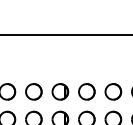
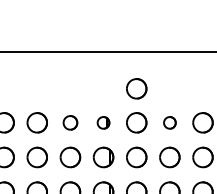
part: (86, 64) -> (136, 88), added
part: (33, 91) -> (70, 122), size x0.7
part: (60, 91) -> (103, 122), size x0.6
part: (113, 91) -> (169, 122), size x0.6

